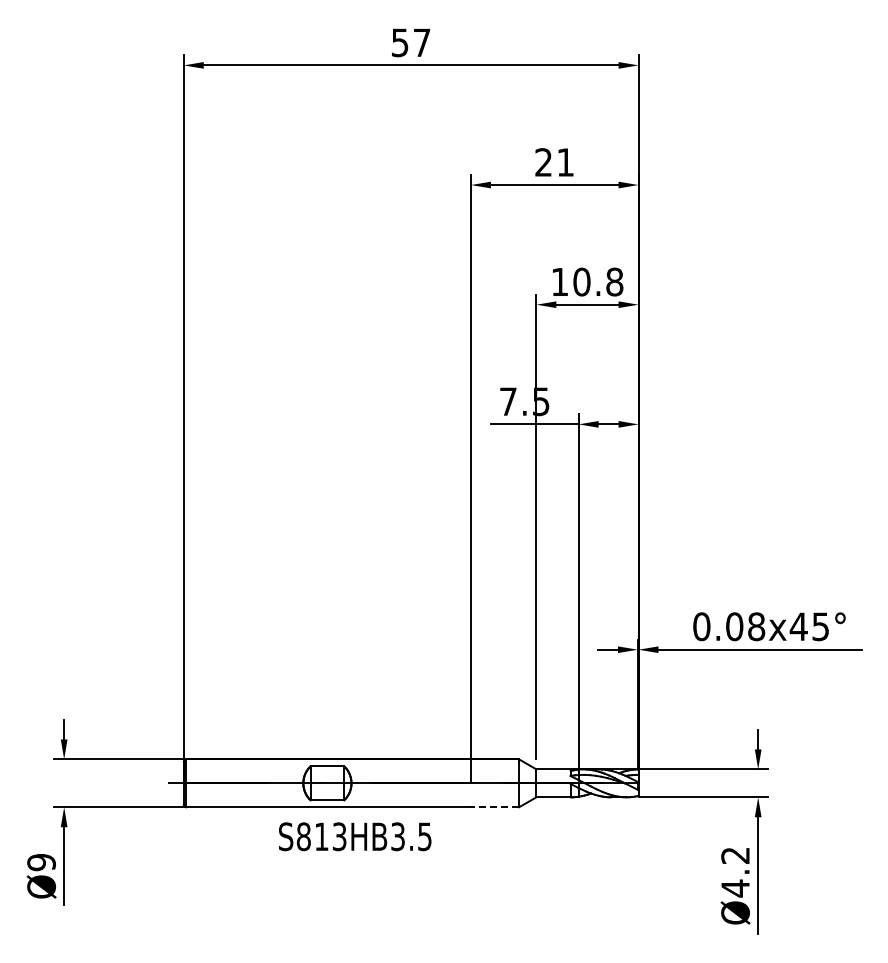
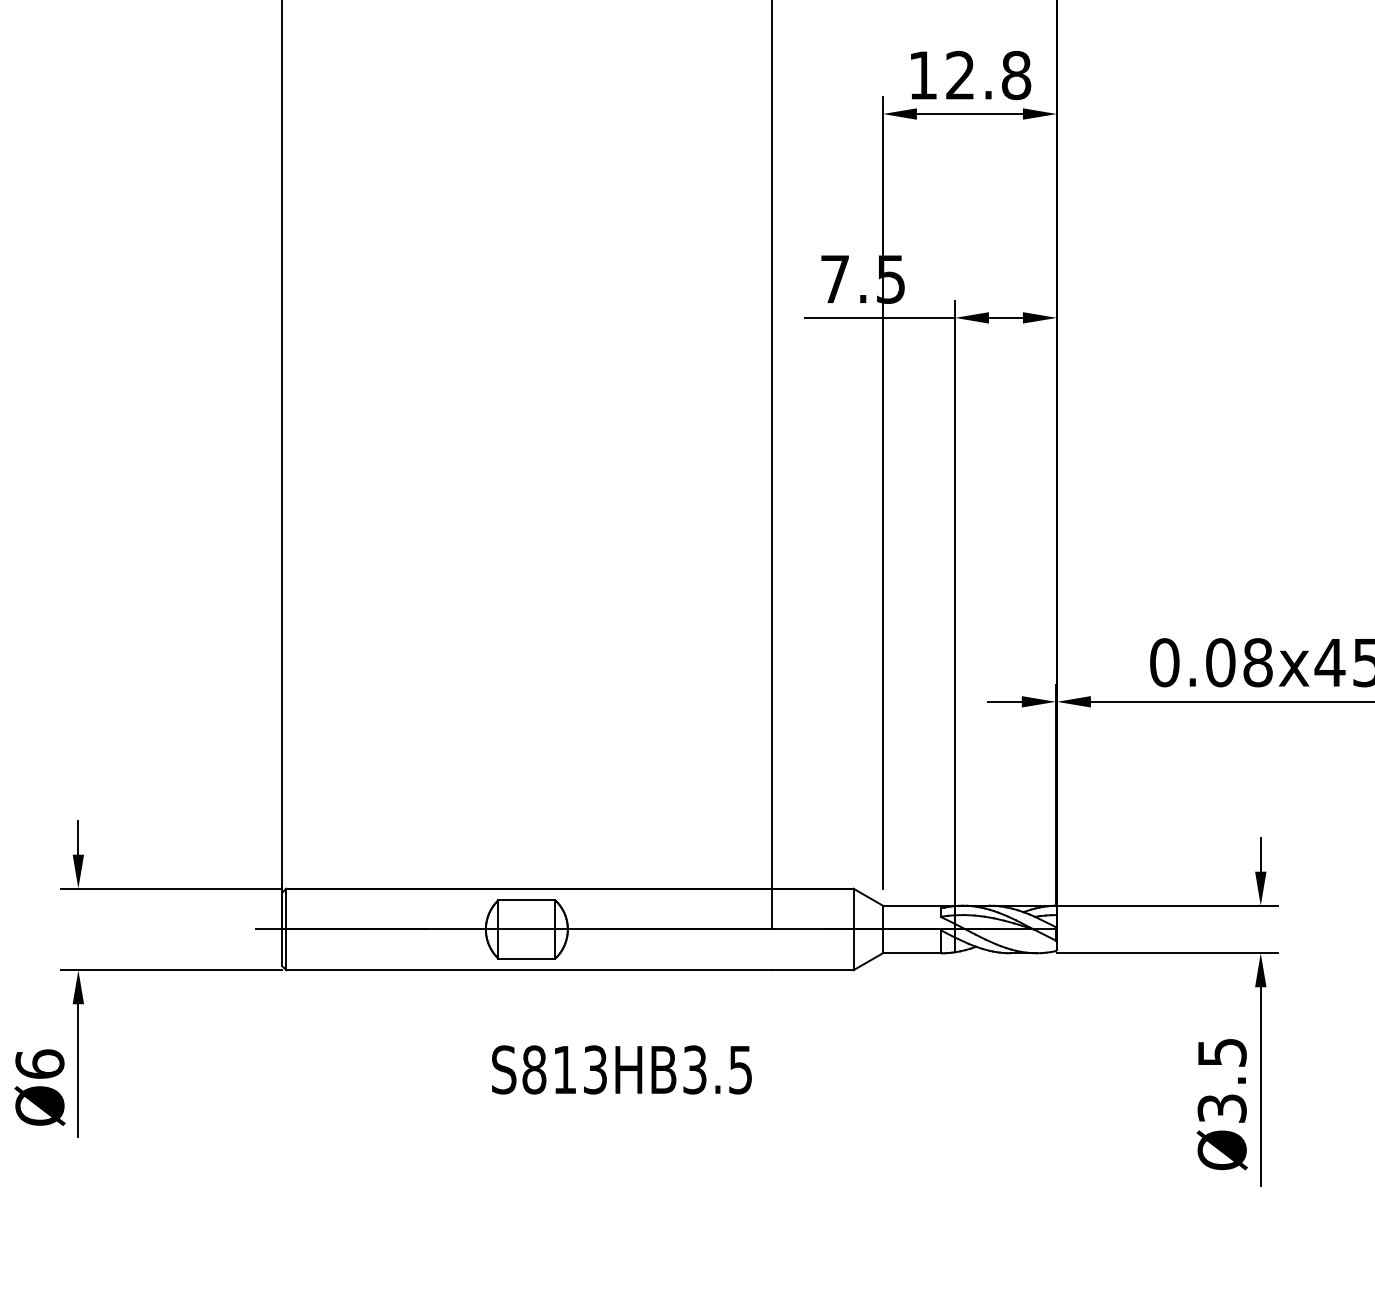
text: (581, 281) -> (959, 74), 10.8 -> 12.8
line: (494, 807) -> (811, 970), dashed -> solid
text: (355, 836) -> (622, 1069), moved
text: (41, 862) -> (39, 1064), Ø9 -> Ø6
text: (735, 872) -> (1222, 1081), Ø4.2 -> Ø3.5

